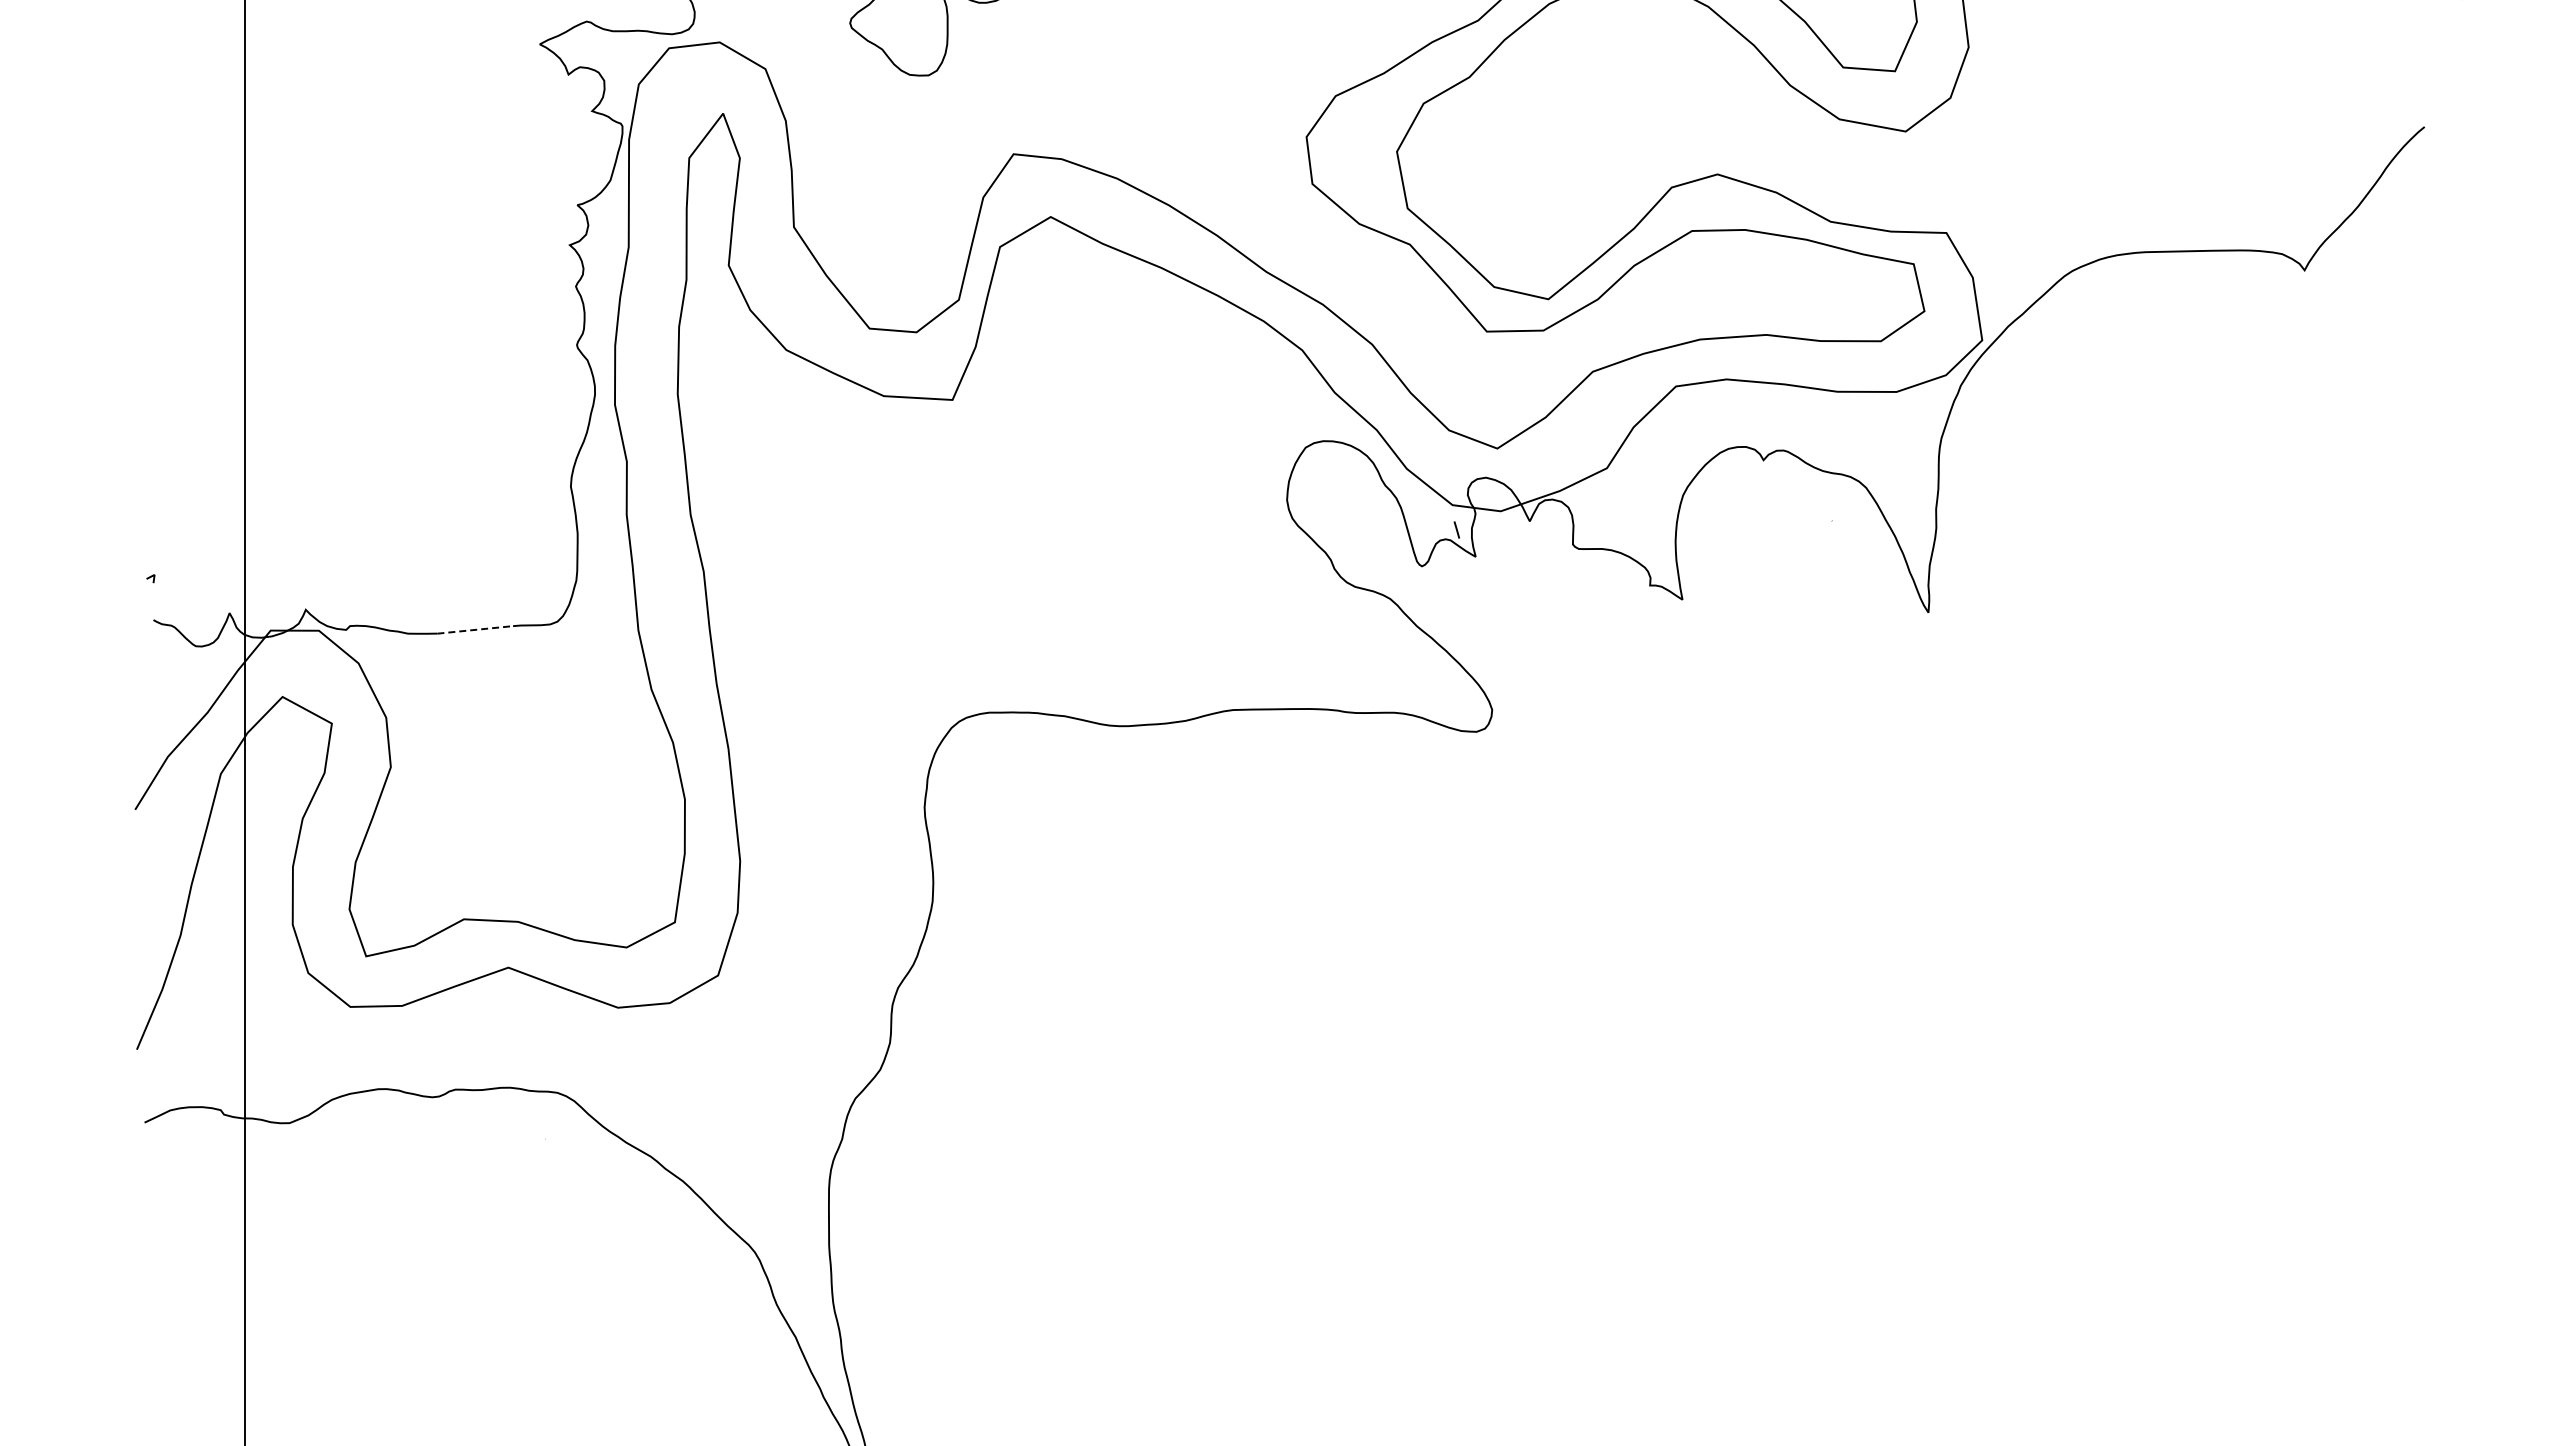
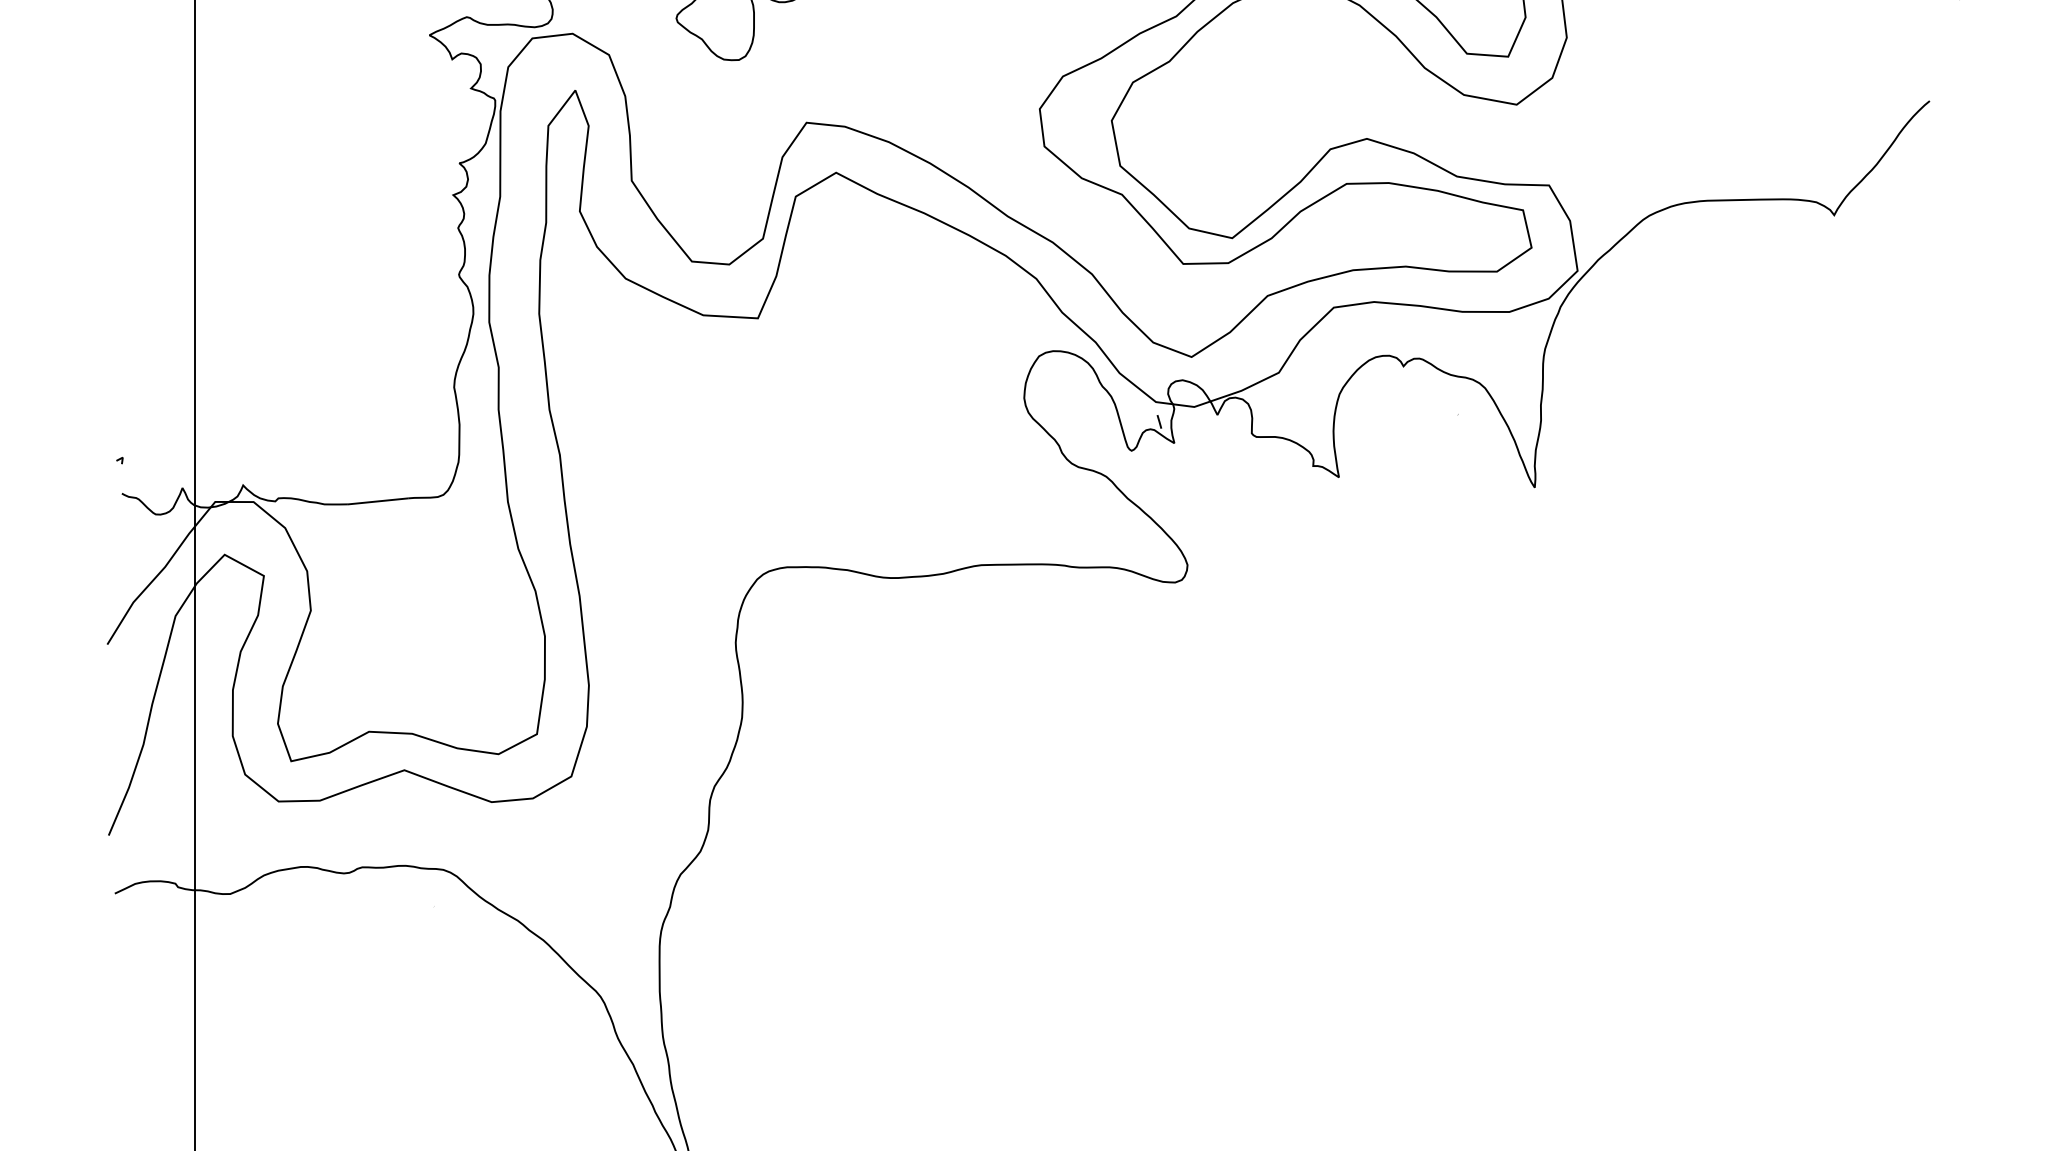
line: (475, 629) -> (378, 501), dashed -> solid

